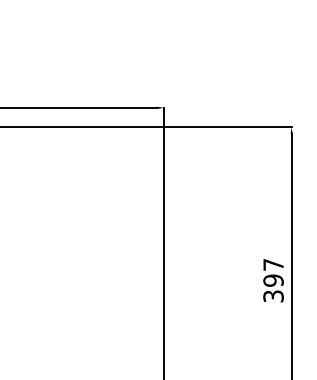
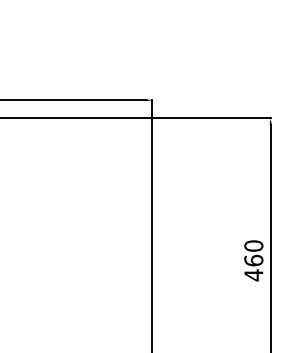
text: (273, 280) -> (253, 260), 397 -> 460

